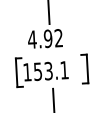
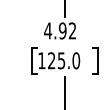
text: (51, 70) -> (64, 60), 153.1 -> 125.0

